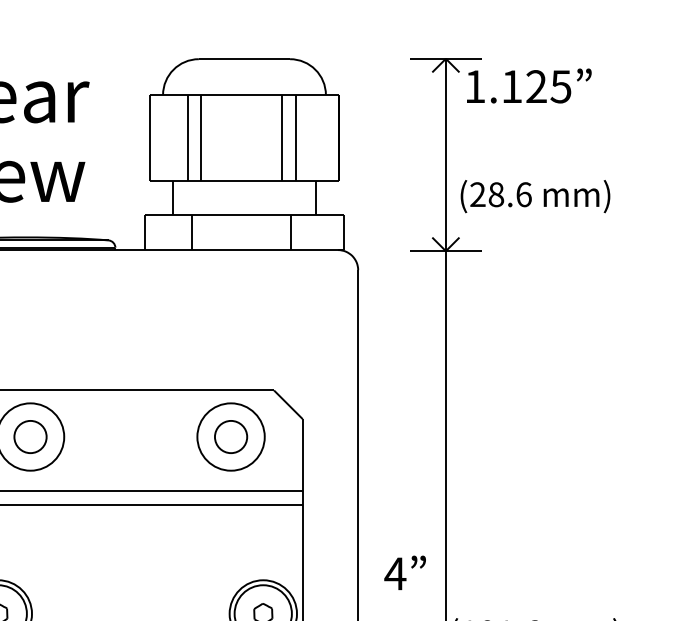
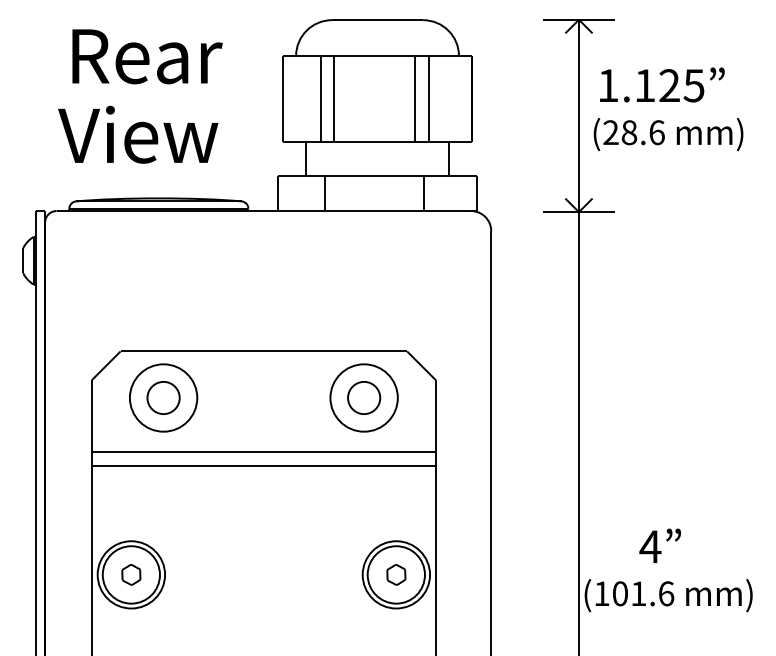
text: (529, 85) -> (662, 84), moved
text: (535, 196) -> (668, 134), moved
text: (404, 572) -> (659, 545), moved

